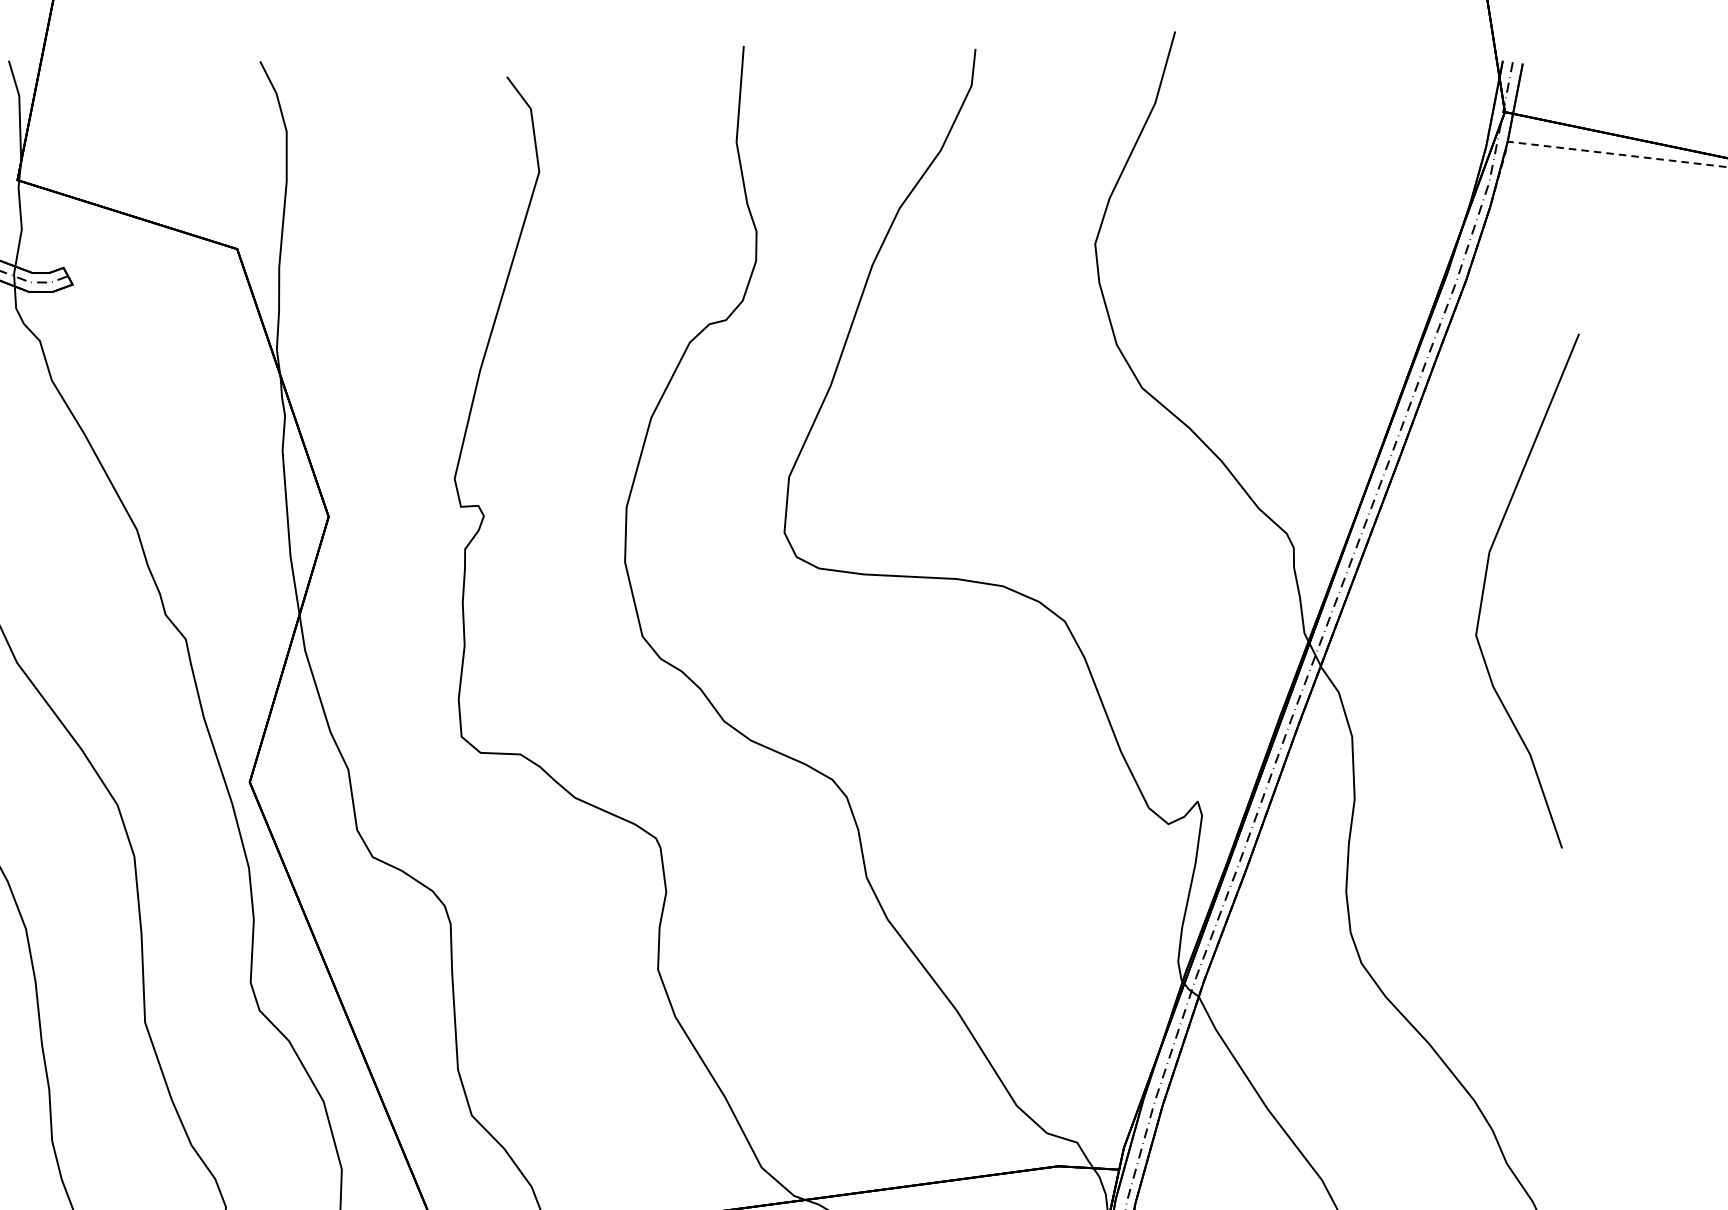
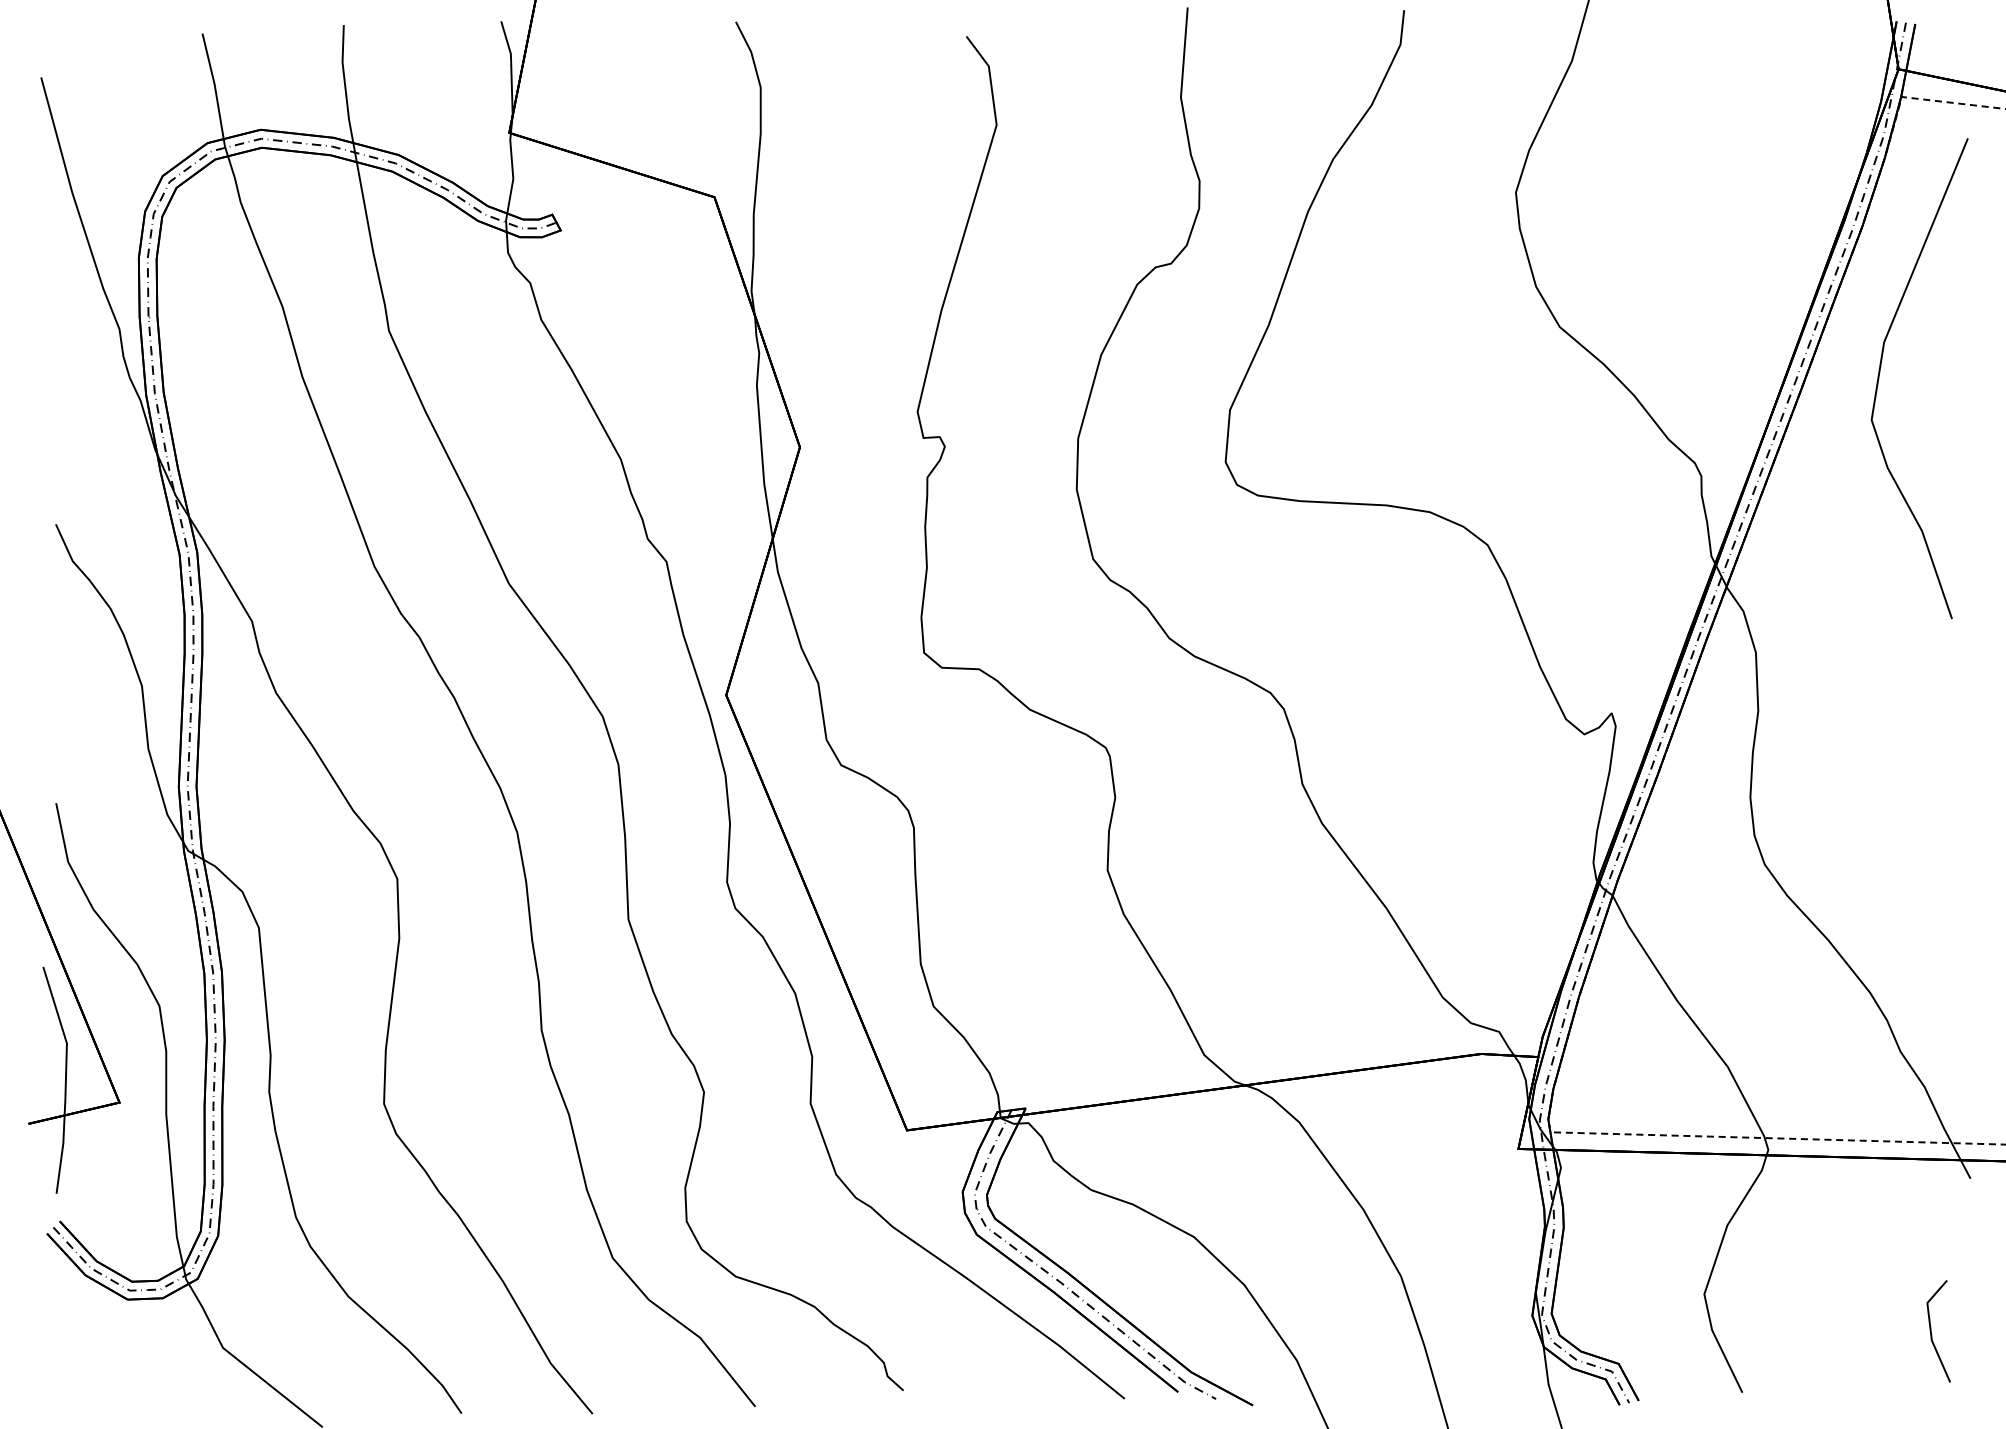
curve: (1485, 584) -> (1880, 372), moved

